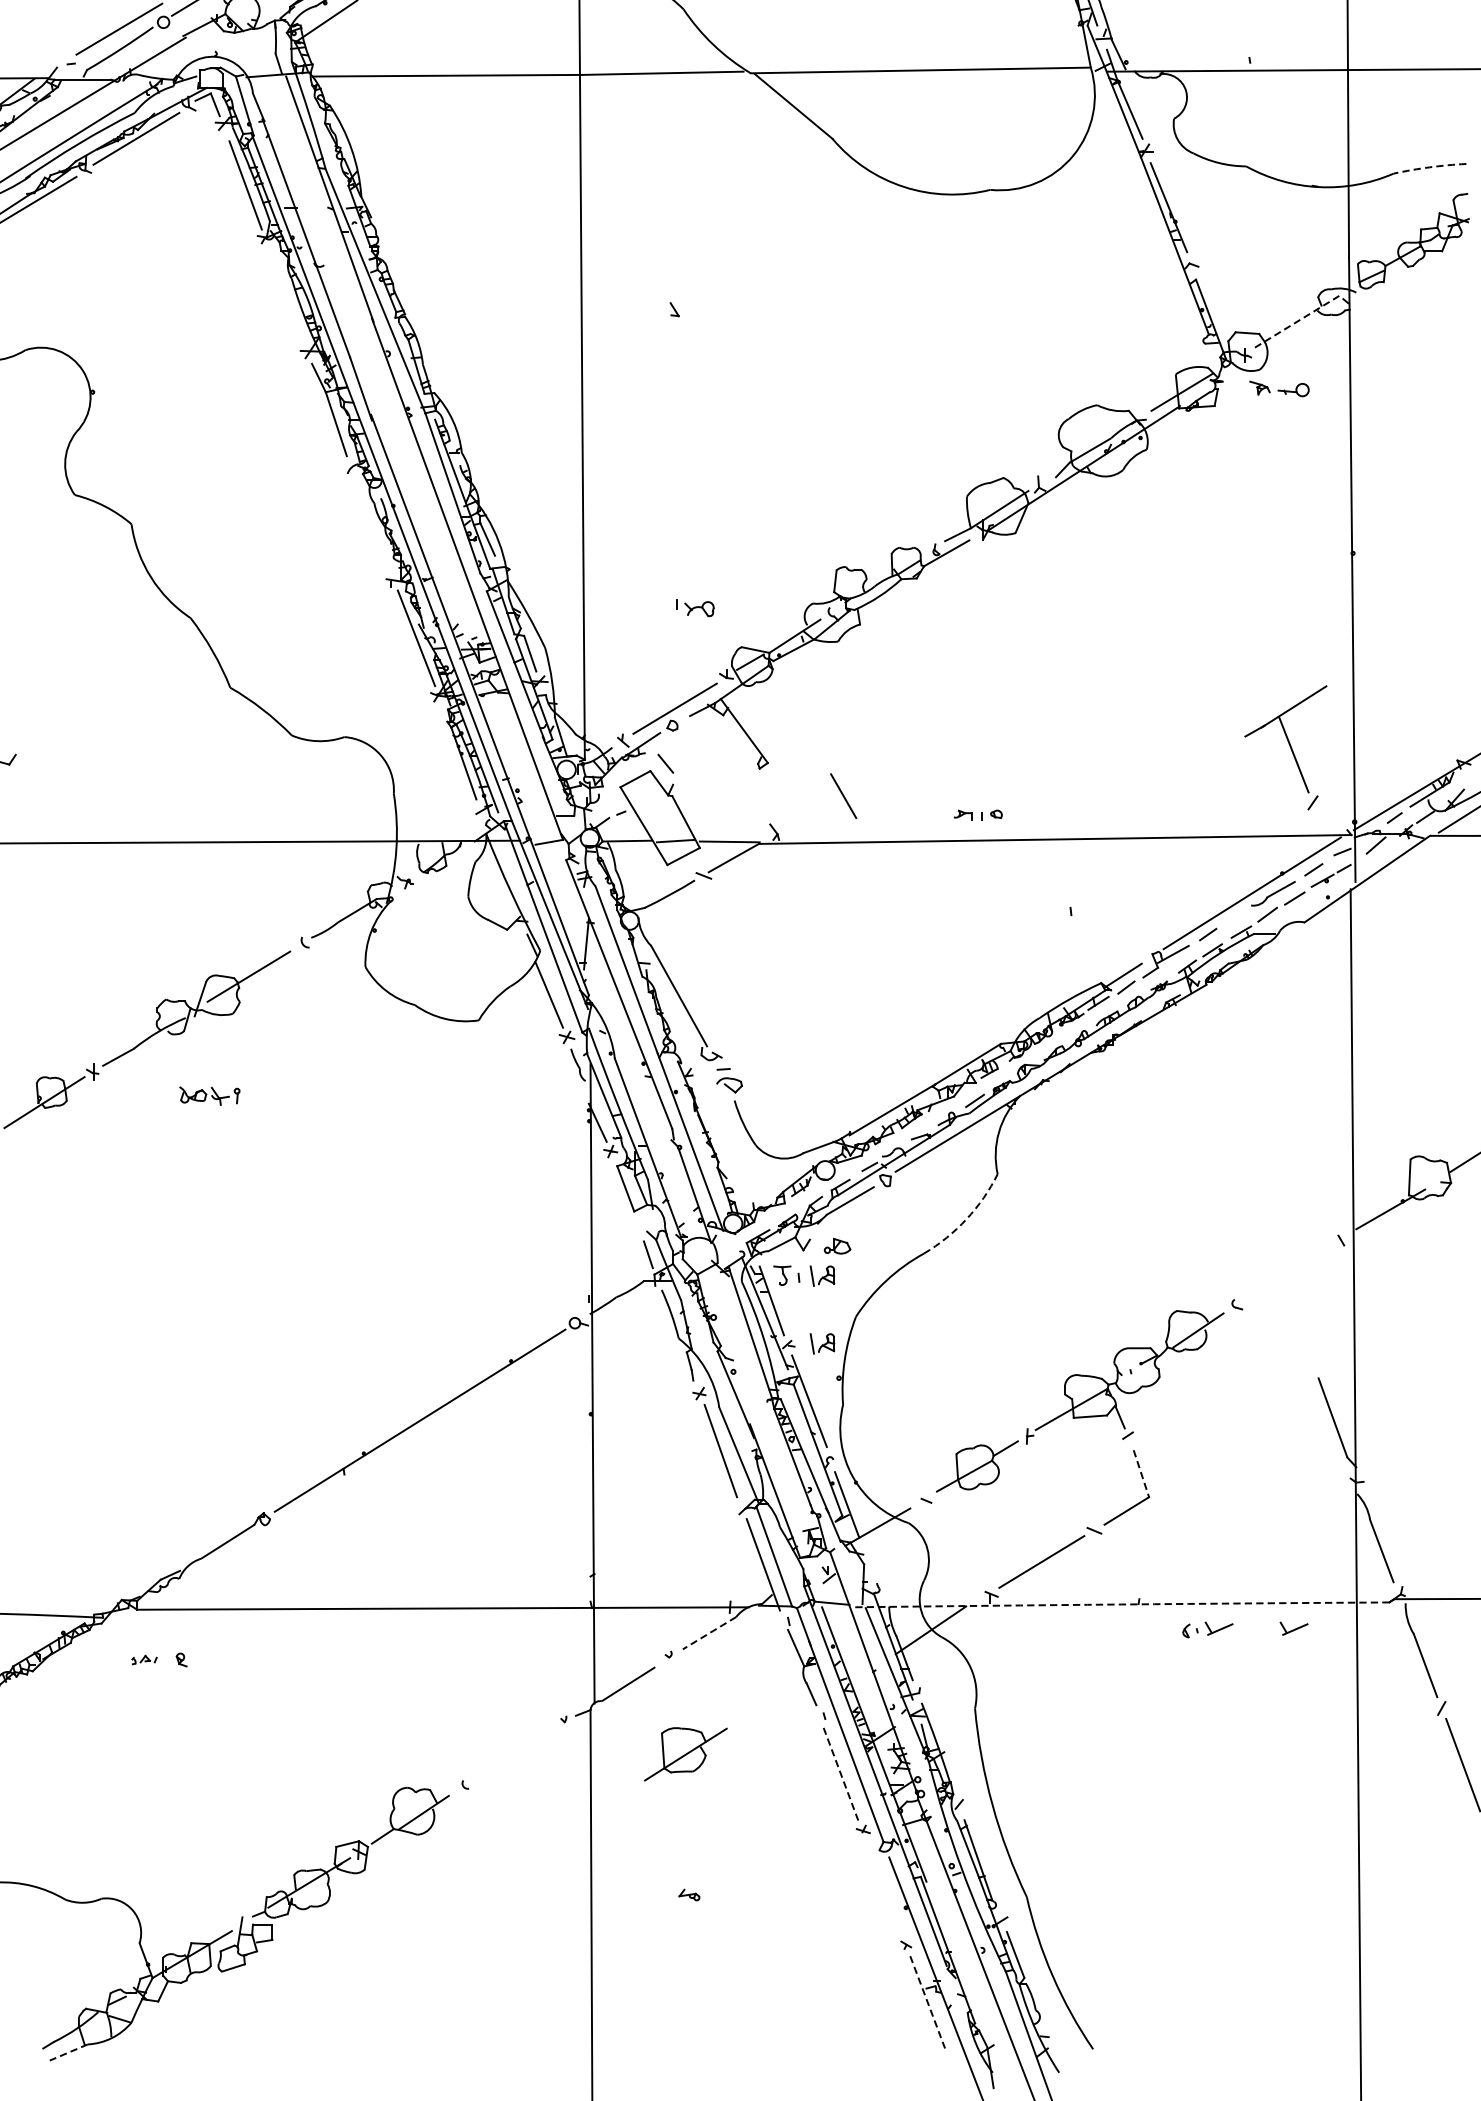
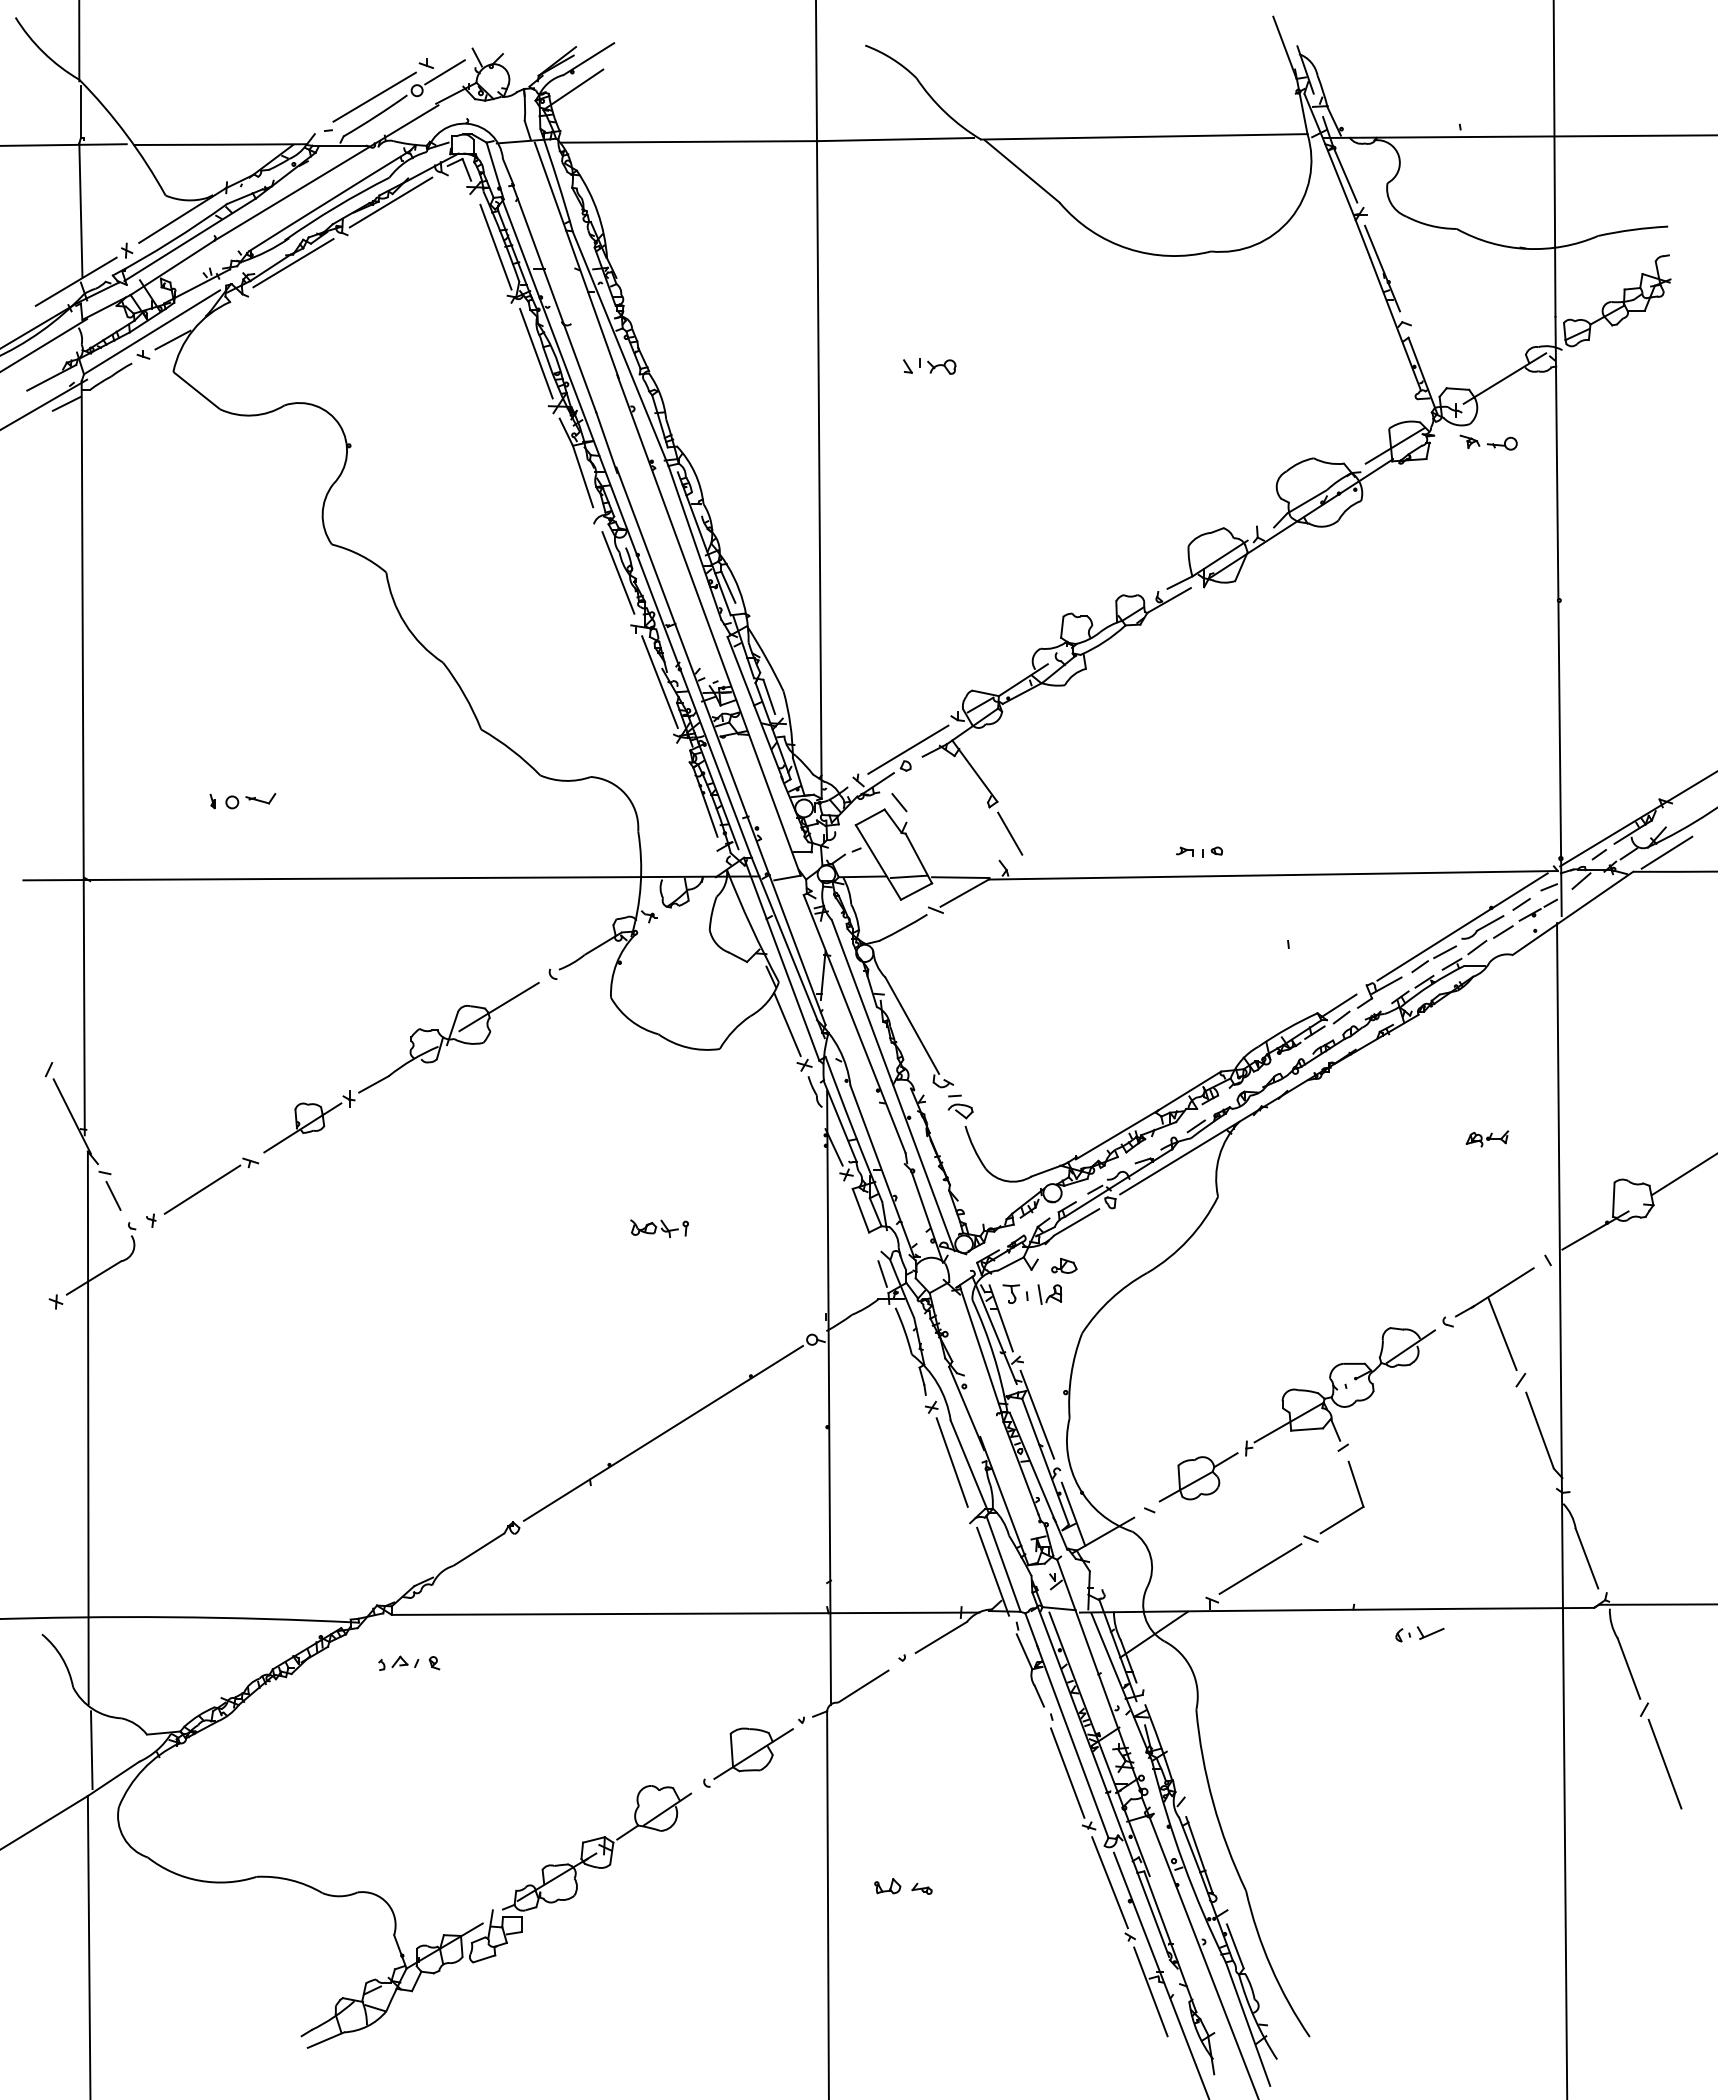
arc: (1430, 166) -> (1633, 229), dashed -> solid
line: (287, 296) -> (536, 353), added
line: (1295, 322) -> (1504, 378), dashed -> solid
line: (373, 524) -> (618, 572), added
part: (695, 608) -> (937, 366), moved
part: (1285, 748) -> (1494, 1327), moved
line: (843, 795) -> (1010, 833), moved
line: (1233, 919) -> (1444, 952), added
part: (209, 1095) -> (659, 1228), moved
part: (1278, 1113) -> (1487, 1138), added
arc: (966, 1218) -> (1188, 1239), dashed -> solid
part: (822, 1343) -> (1049, 1359), removed
line: (1141, 1473) -> (1356, 1484), dashed -> solid
arc: (1120, 1604) -> (1336, 1609), dashed -> solid
part: (1293, 1628) -> (1502, 1632), removed
line: (709, 1633) -> (941, 1637), dashed -> solid
part: (144, 1659) -> (398, 1662), size x1.67
part: (685, 1754) -> (753, 1753), moved
line: (840, 1774) -> (1067, 1773), dashed -> solid
line: (884, 1888) -> (1109, 1882), added
part: (653, 1892) -> (887, 1886), added
line: (928, 2002) -> (1151, 1992), dashed -> solid
line: (69, 2052) -> (326, 2040), dashed -> solid

